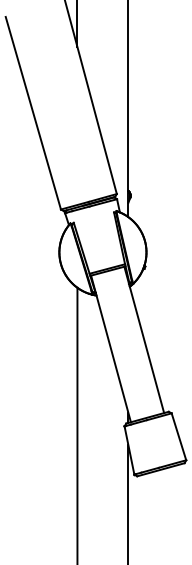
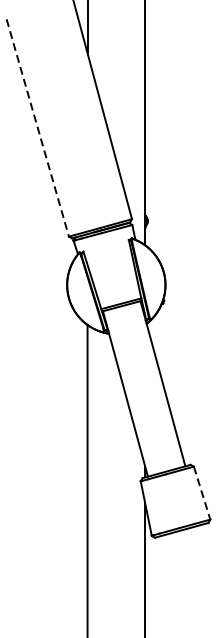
line: (33, 113) -> (37, 128), solid -> dashed
line: (178, 436) -> (201, 492), solid -> dashed

